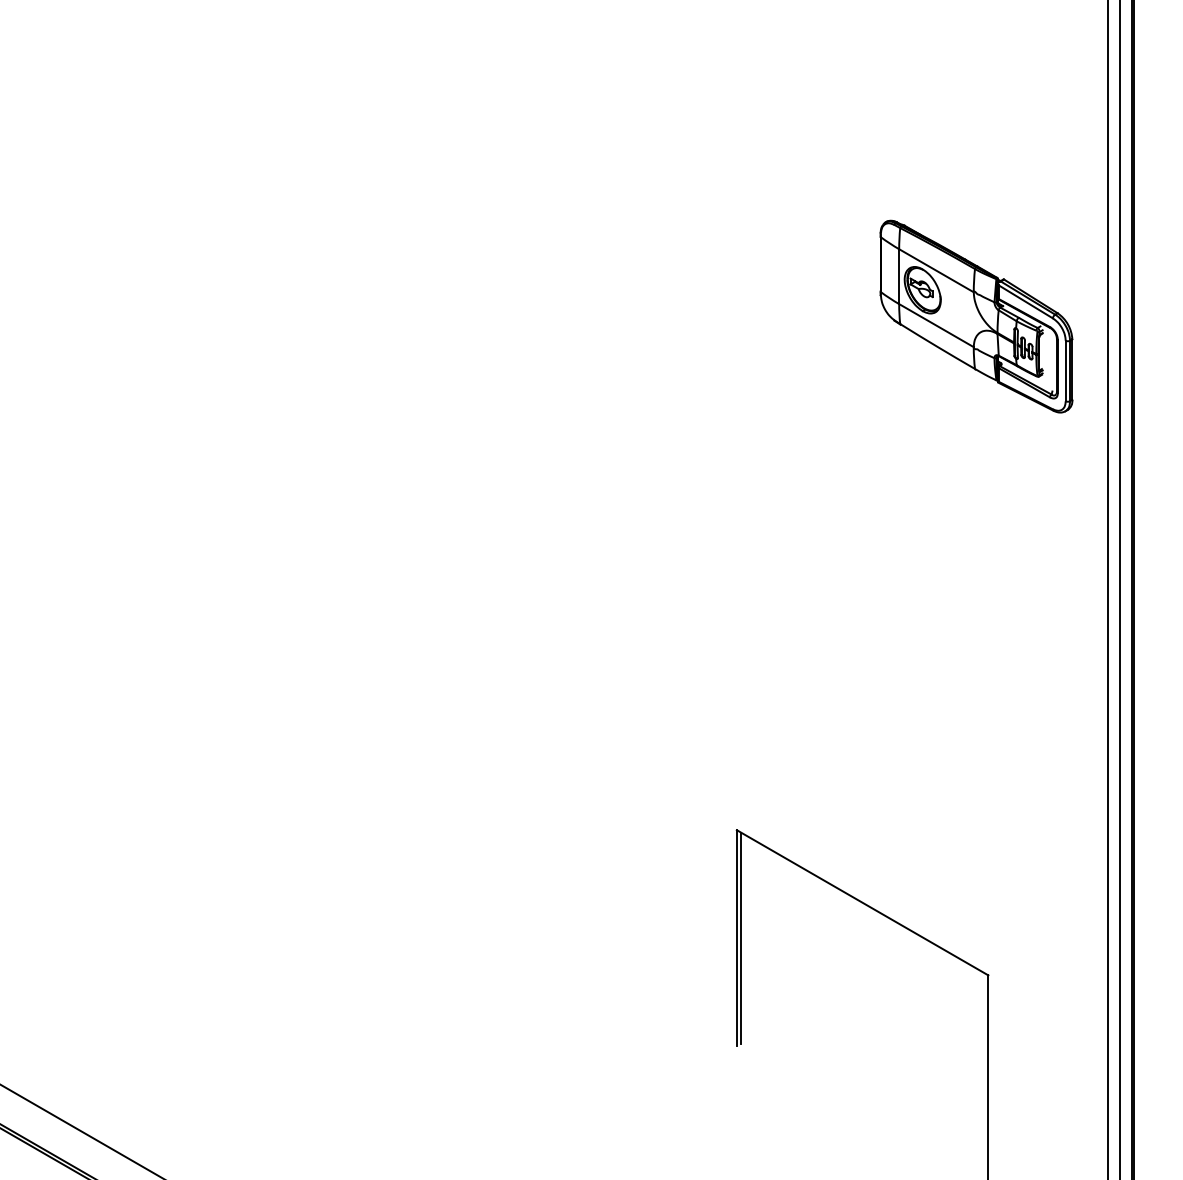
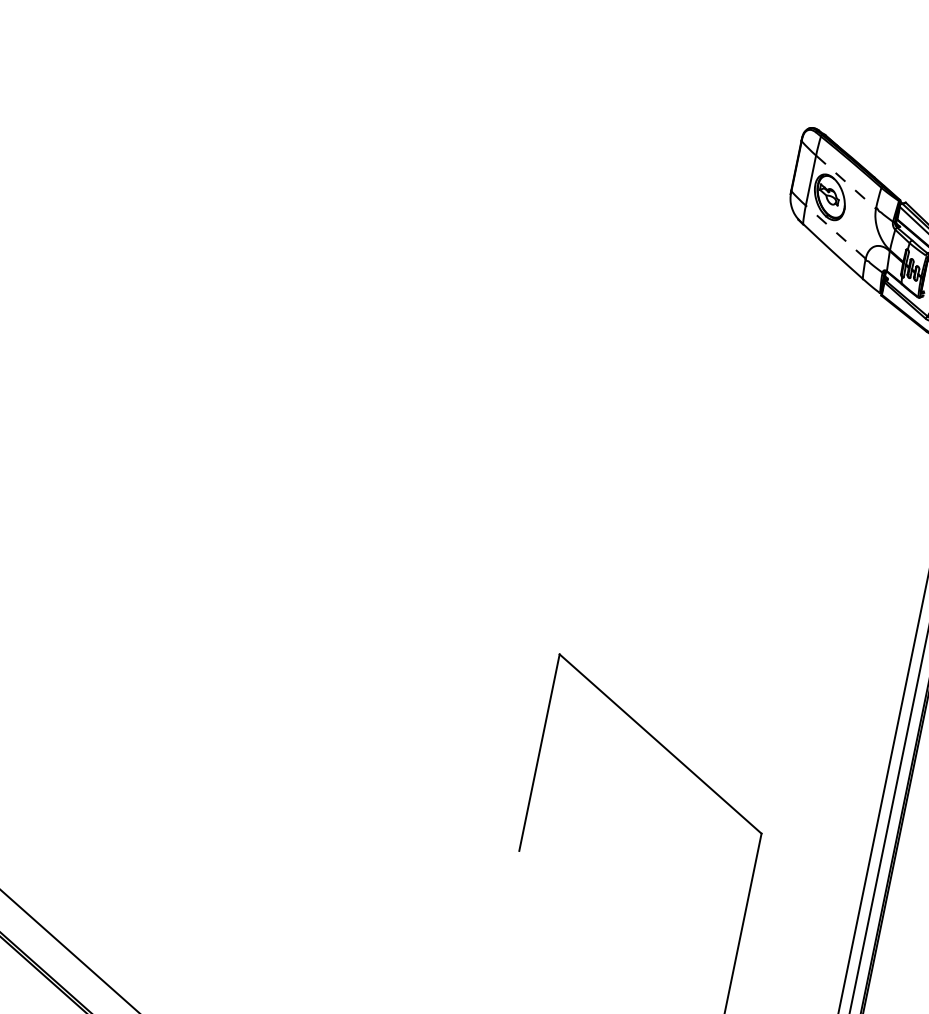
line: (936, 270) -> (846, 181), solid -> dashed
line: (936, 325) -> (835, 232), solid -> dashed
line: (741, 937) -> (543, 753), removed

